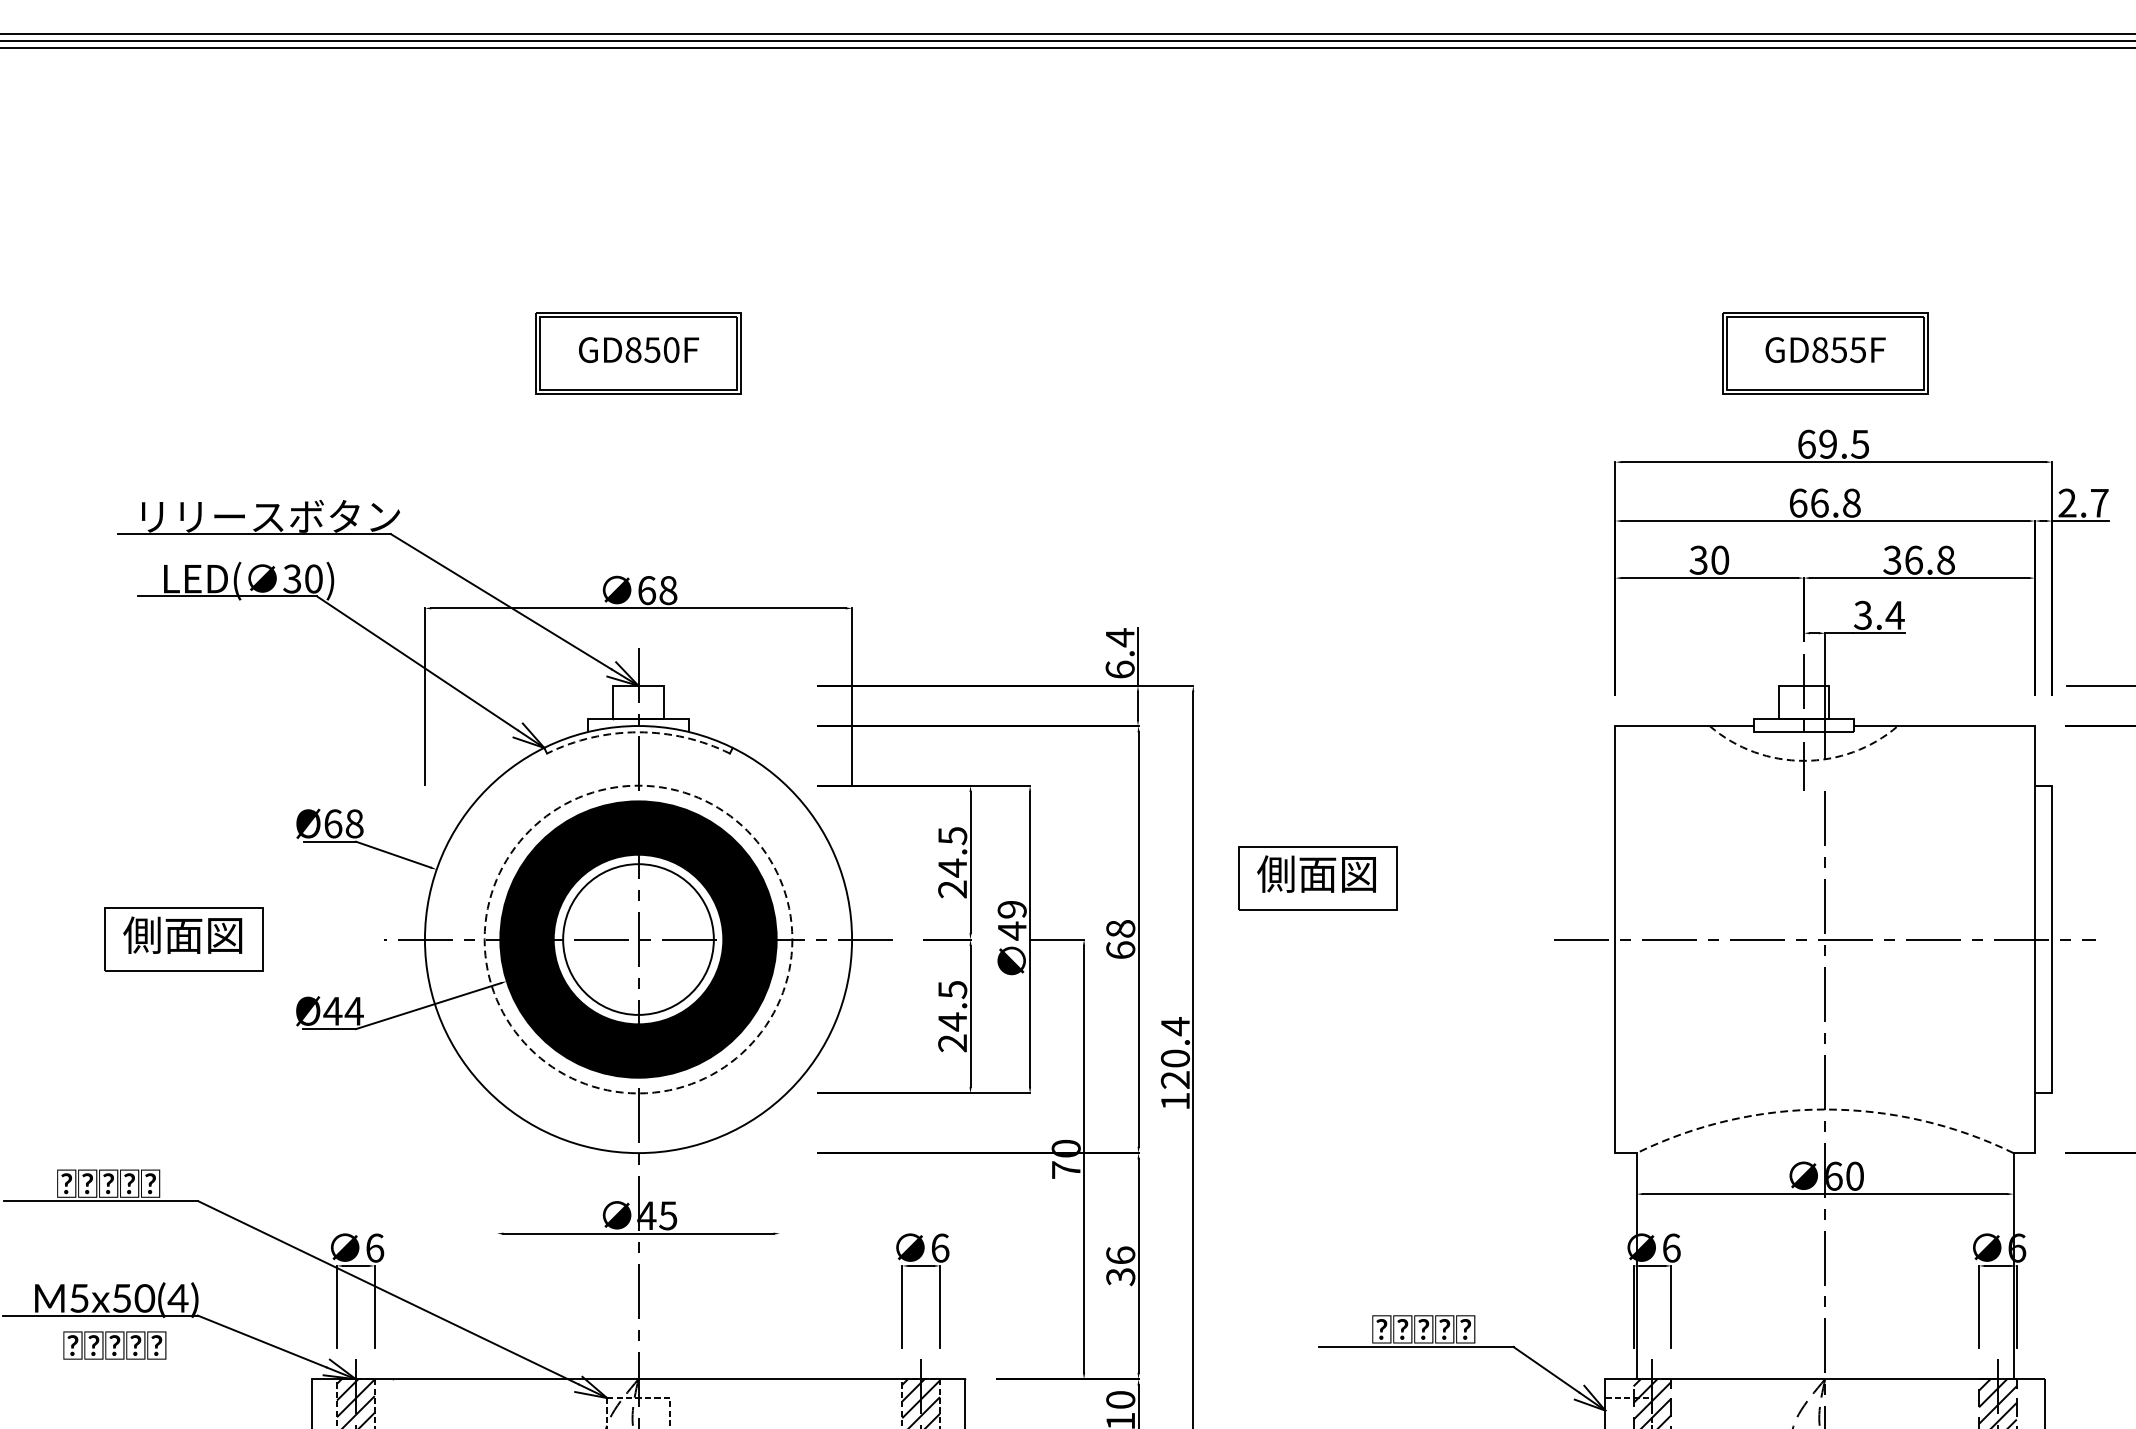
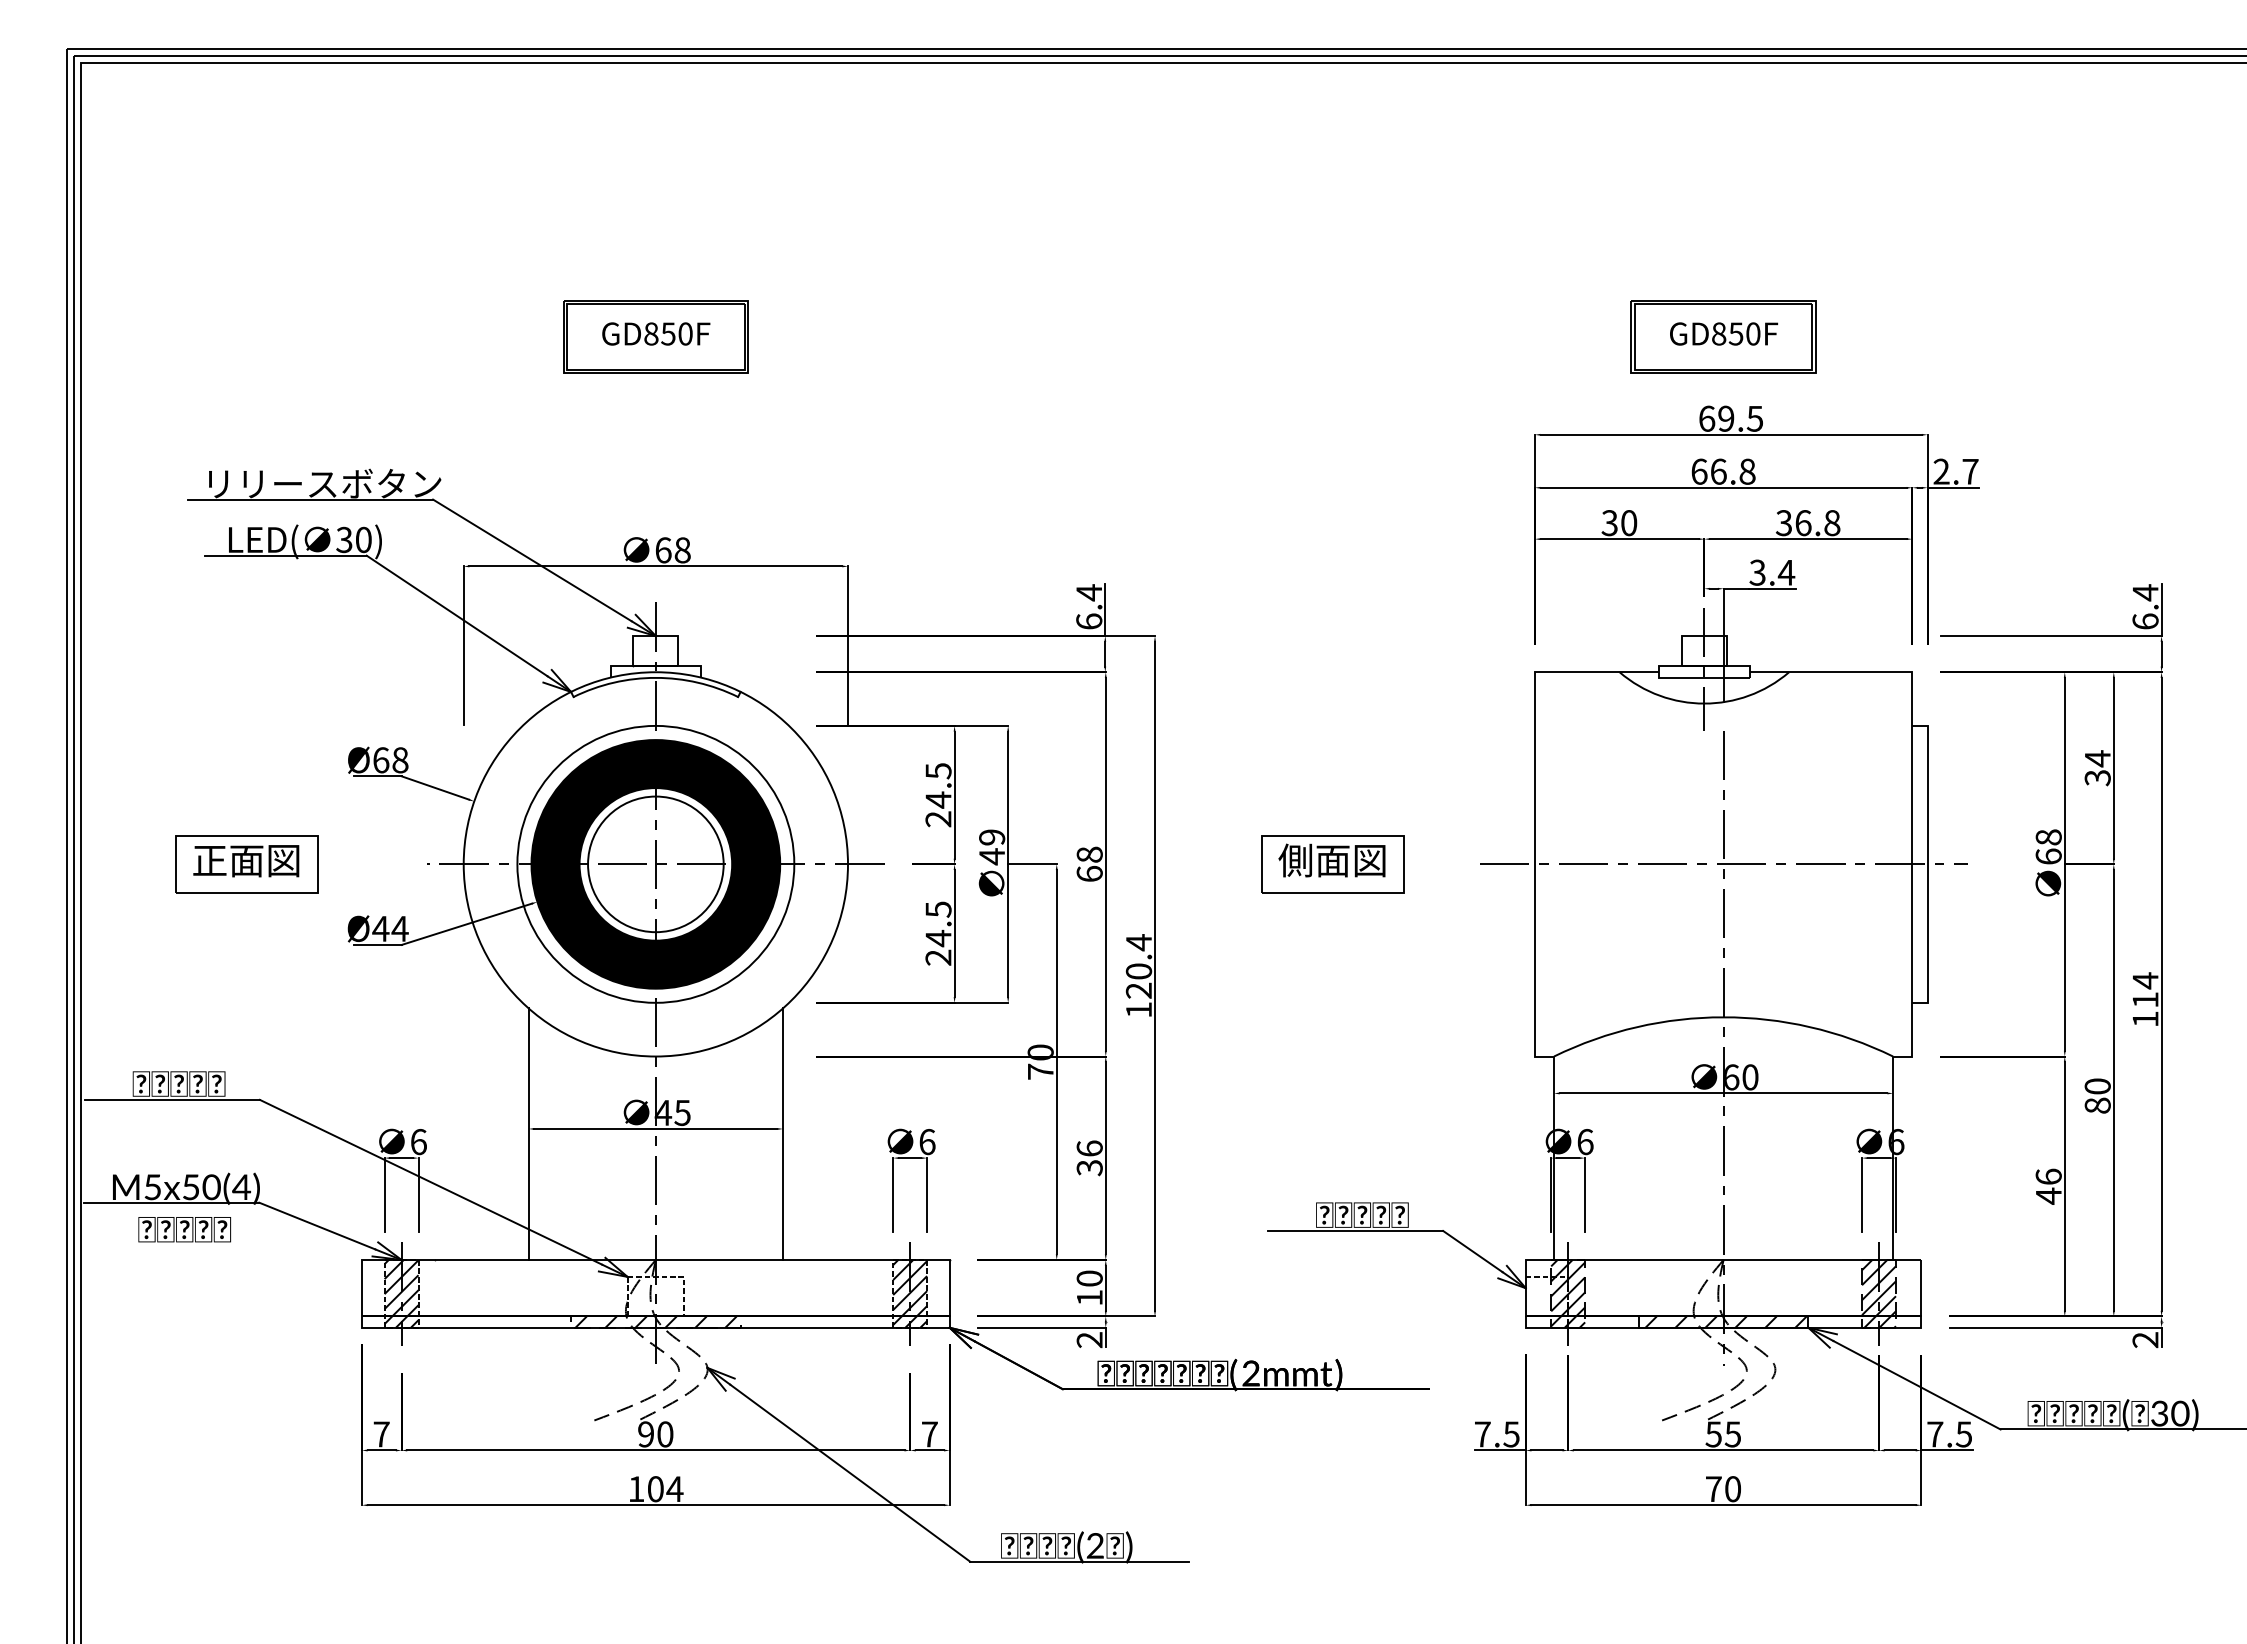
text: (1858, 349) -> (1753, 333), GD855F -> GD850F
arc: (638, 731) -> (655, 677), dashed -> solid
arc: (1803, 760) -> (1704, 703), dashed -> solid
part: (1317, 878) -> (1332, 864), moved
text: (142, 935) -> (209, 860), 側面図 -> 正面図
circle: (638, 938) -> (655, 863), dashed -> solid
arc: (1825, 1109) -> (1723, 1017), dashed -> solid
line: (496, 1238) -> (528, 1133), added
line: (780, 1238) -> (783, 1133), added

